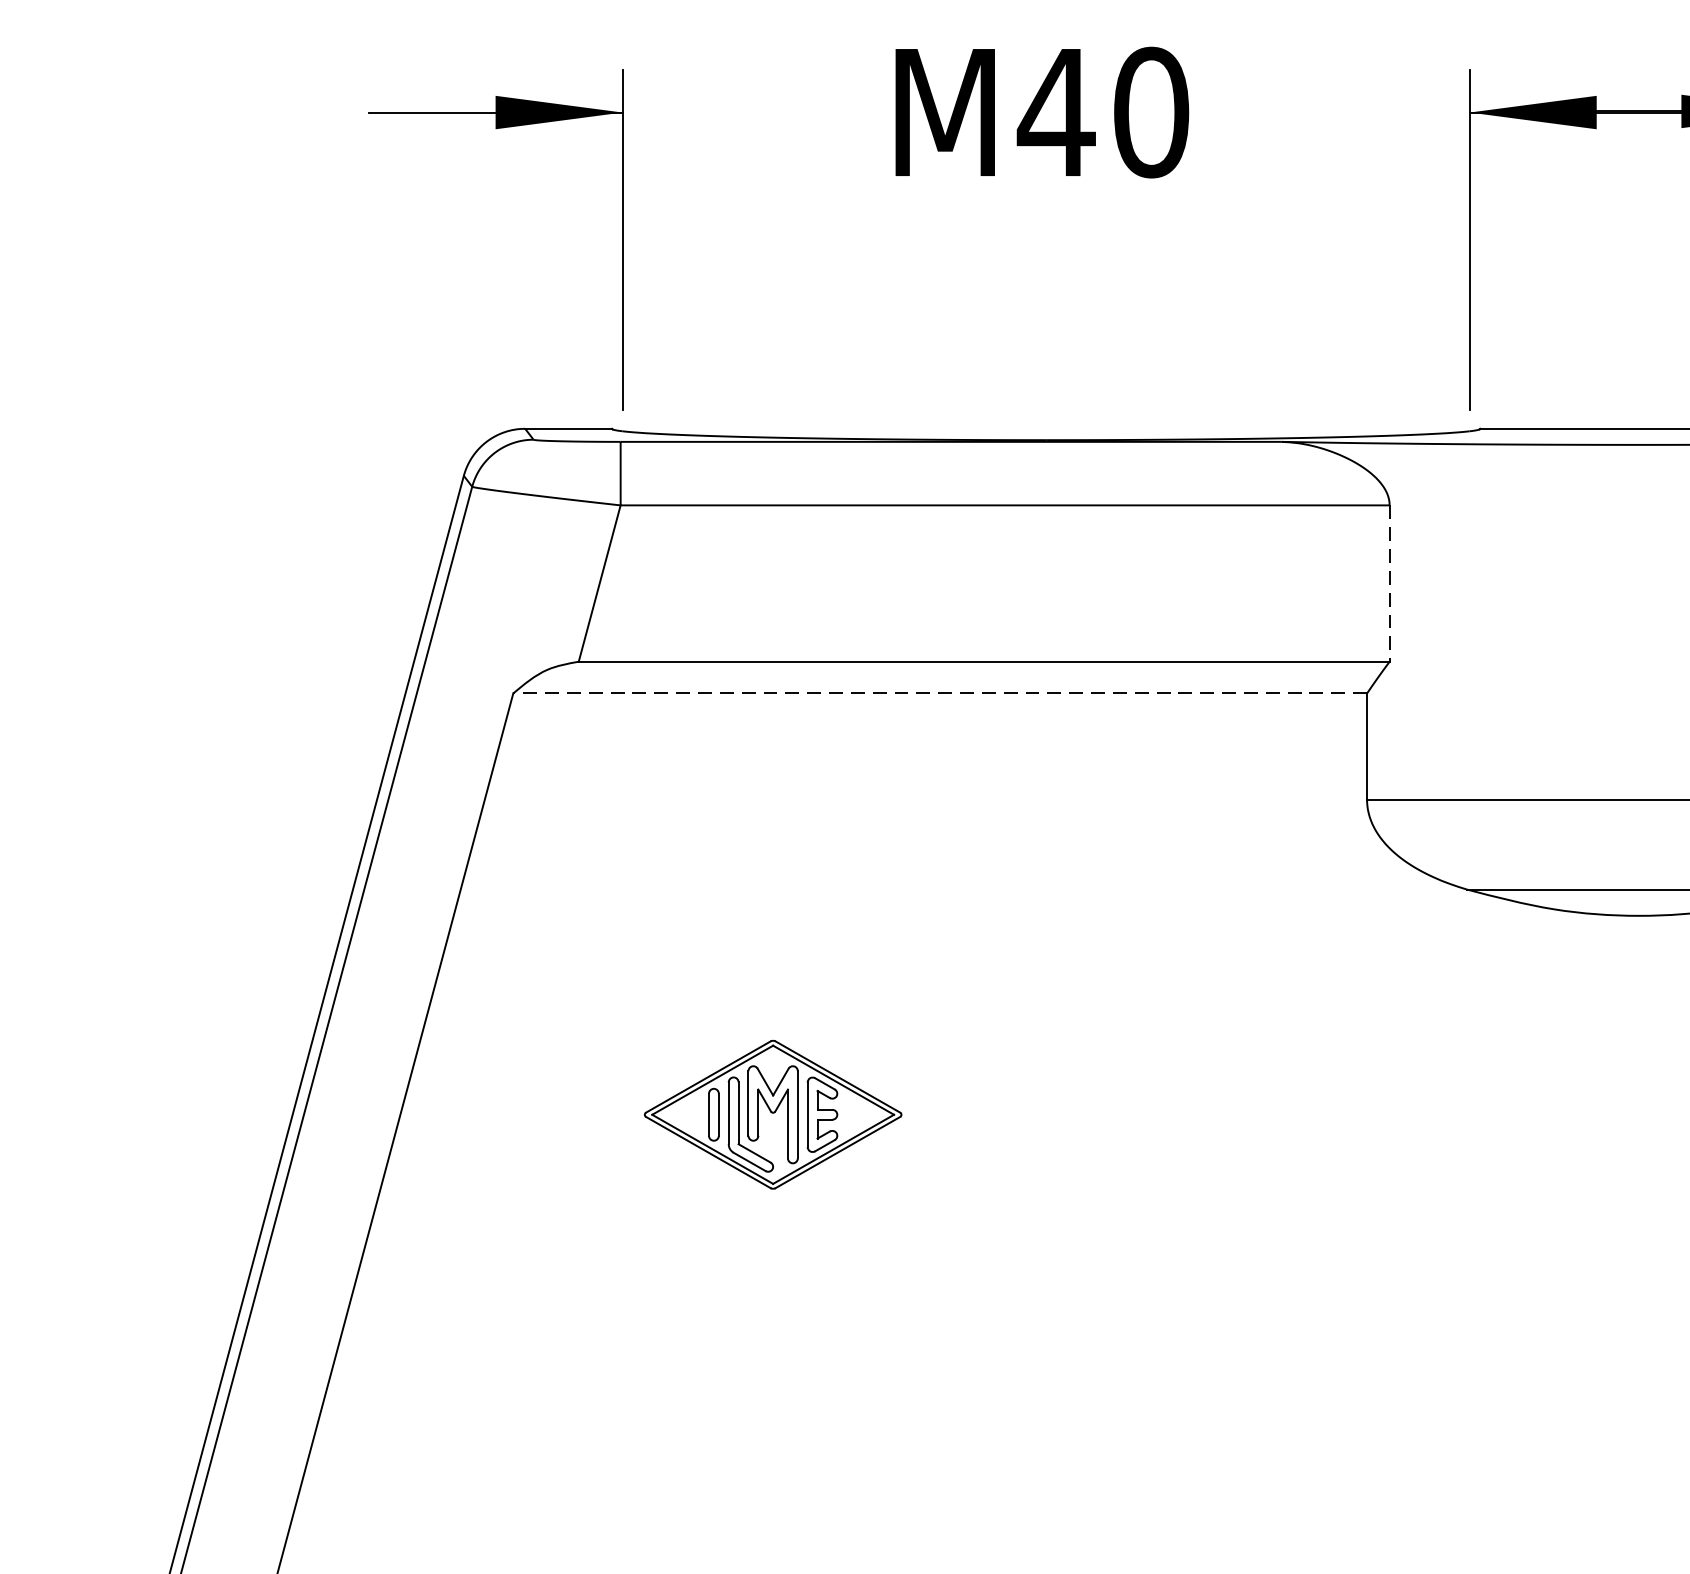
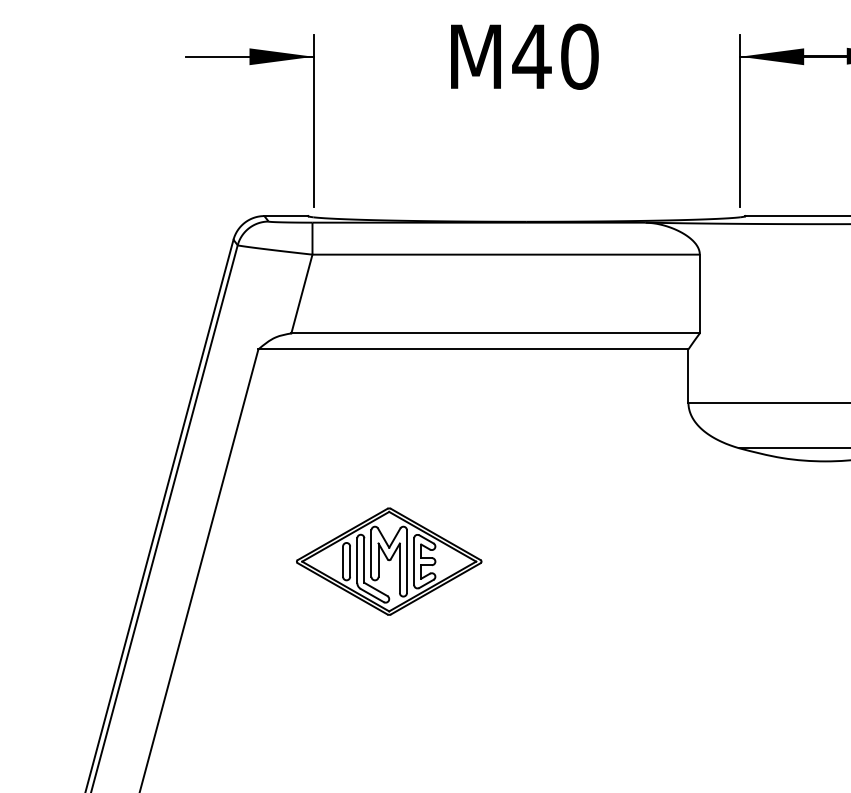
line: (1388, 584) -> (699, 294), dashed -> solid
line: (938, 693) -> (472, 349), dashed -> solid
part: (773, 1114) -> (389, 561), size x1.43

